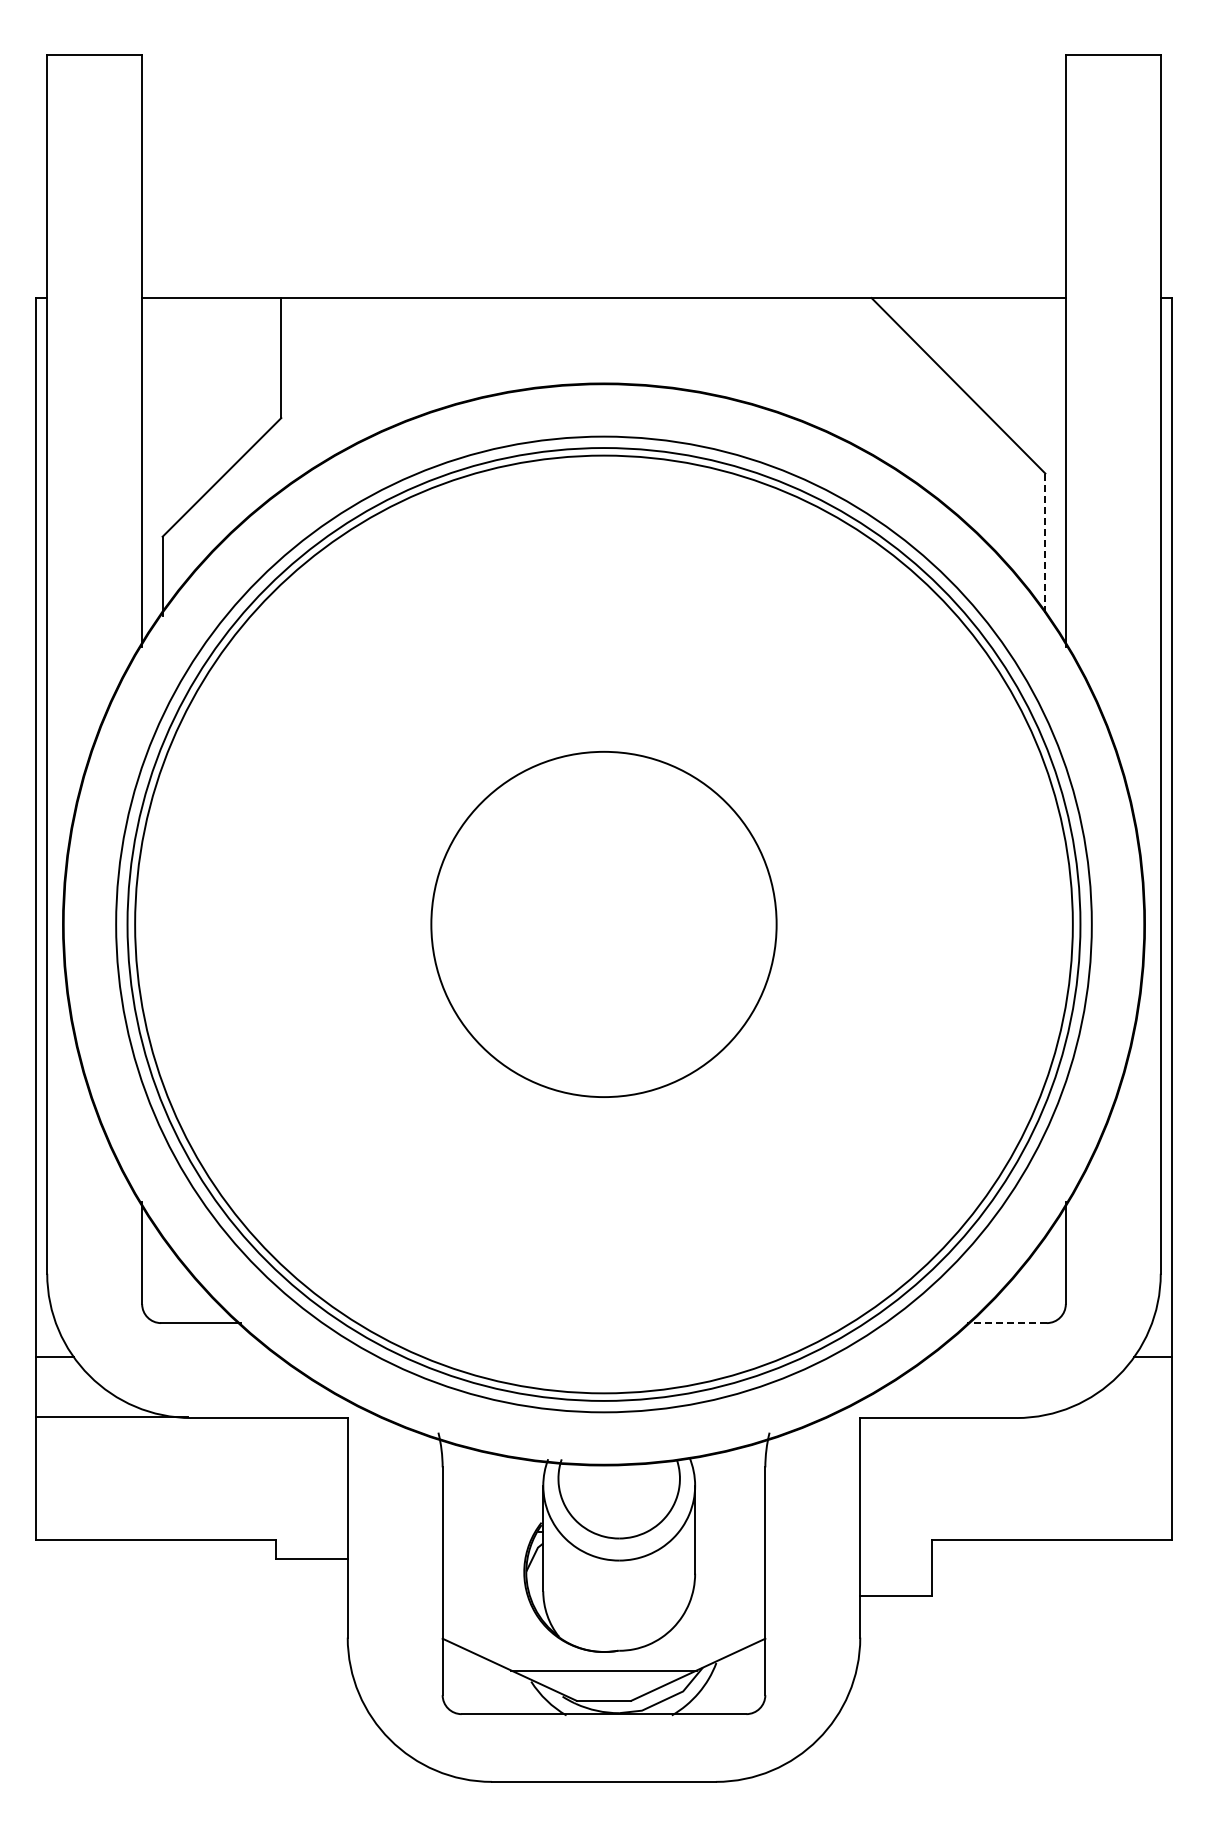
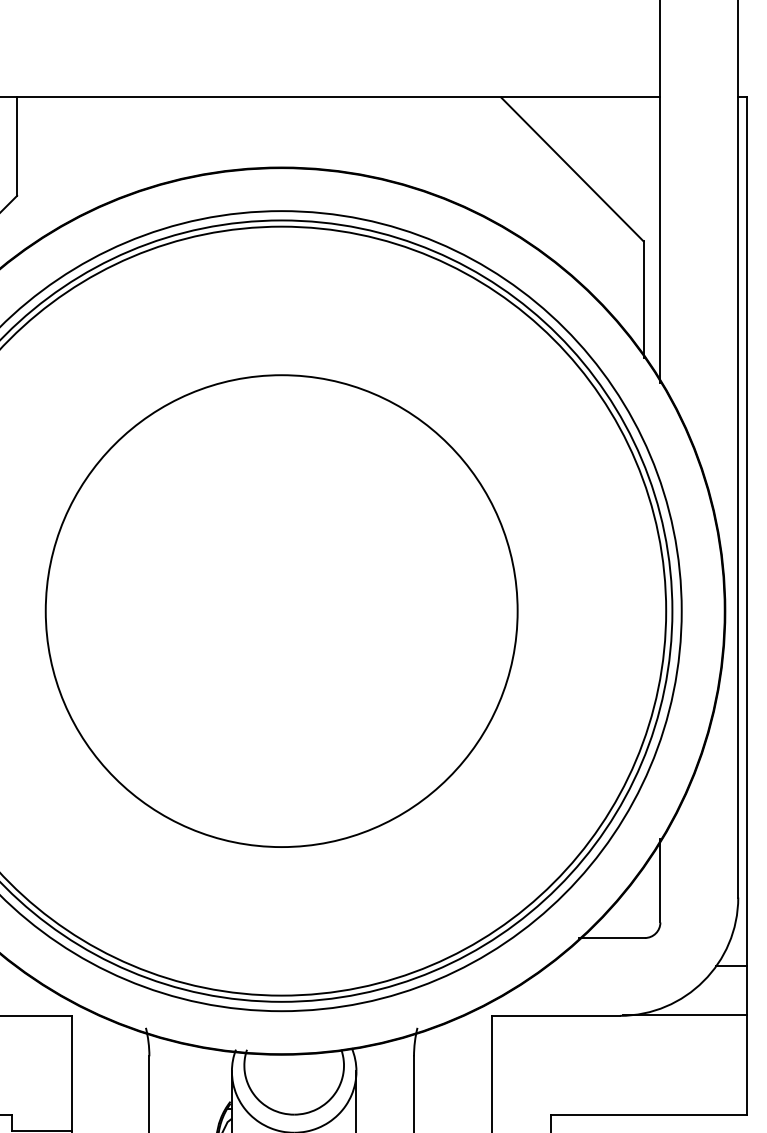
line: (1045, 545) -> (643, 300), dashed -> solid
circle: (603, 924) -> (281, 611), size x1.67
line: (1006, 1323) -> (611, 938), dashed -> solid
line: (1095, 1417) -> (684, 1015), added

